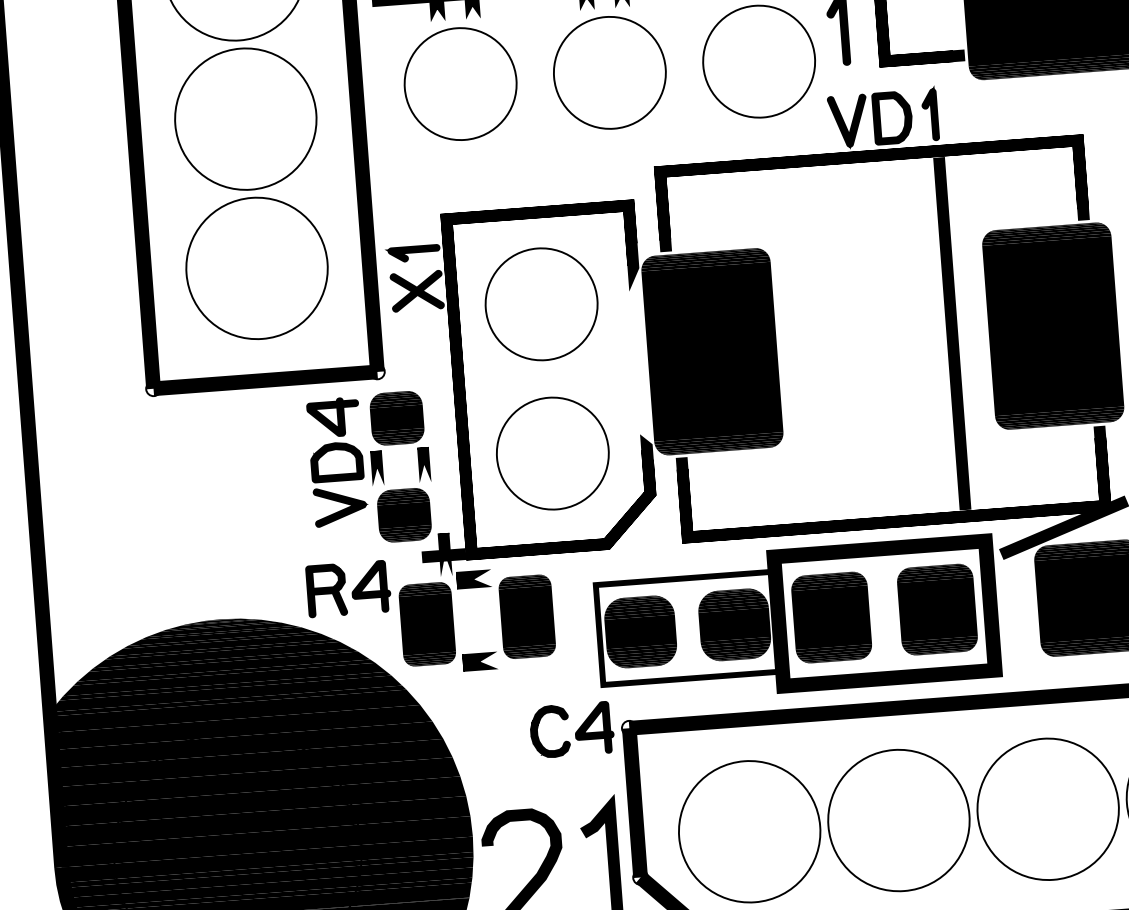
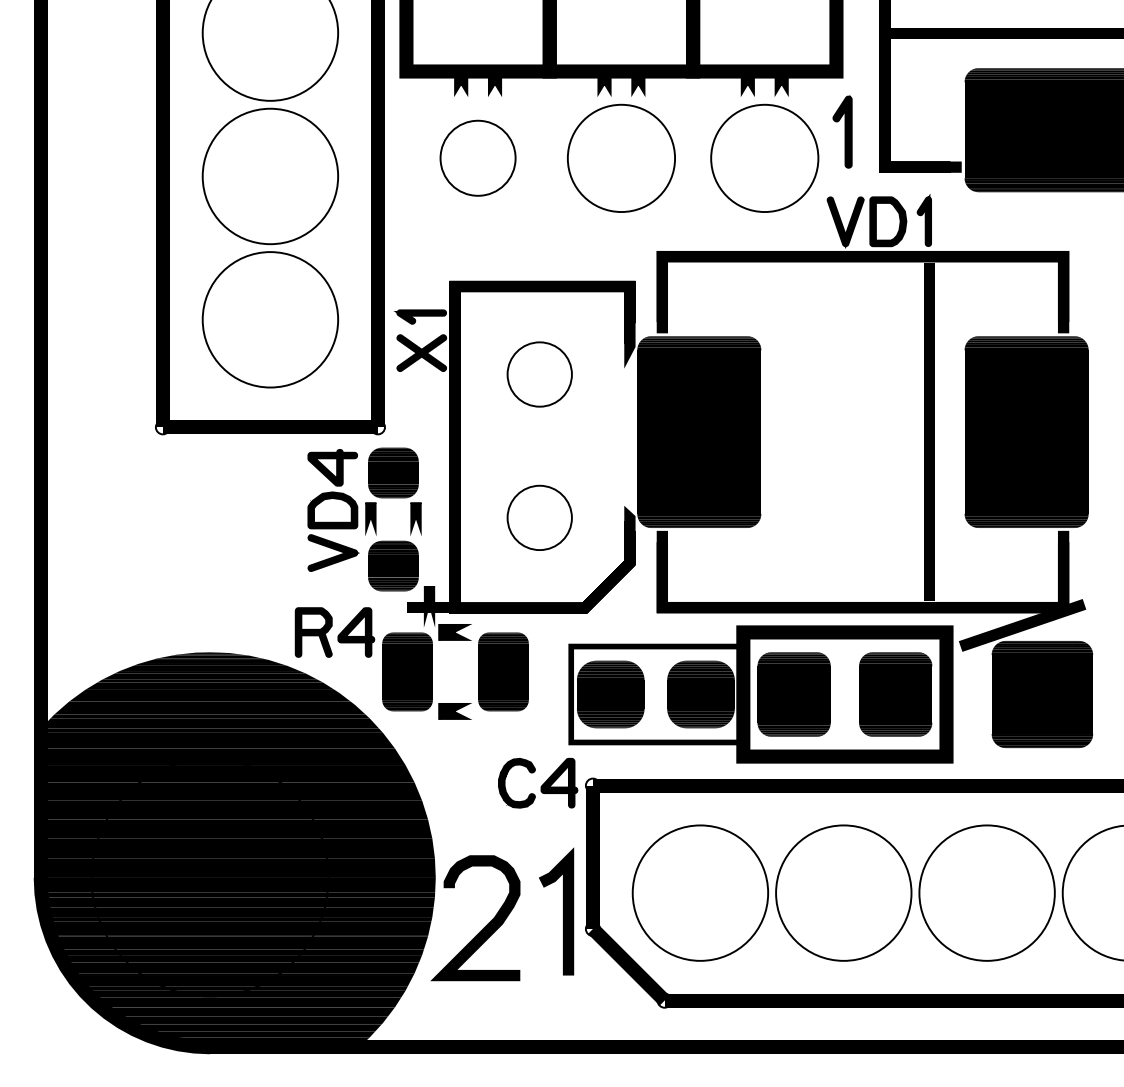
part: (459, 83) -> (477, 157), size x0.7
part: (541, 304) -> (539, 374), size x0.6
part: (552, 453) -> (539, 517), size x0.6

